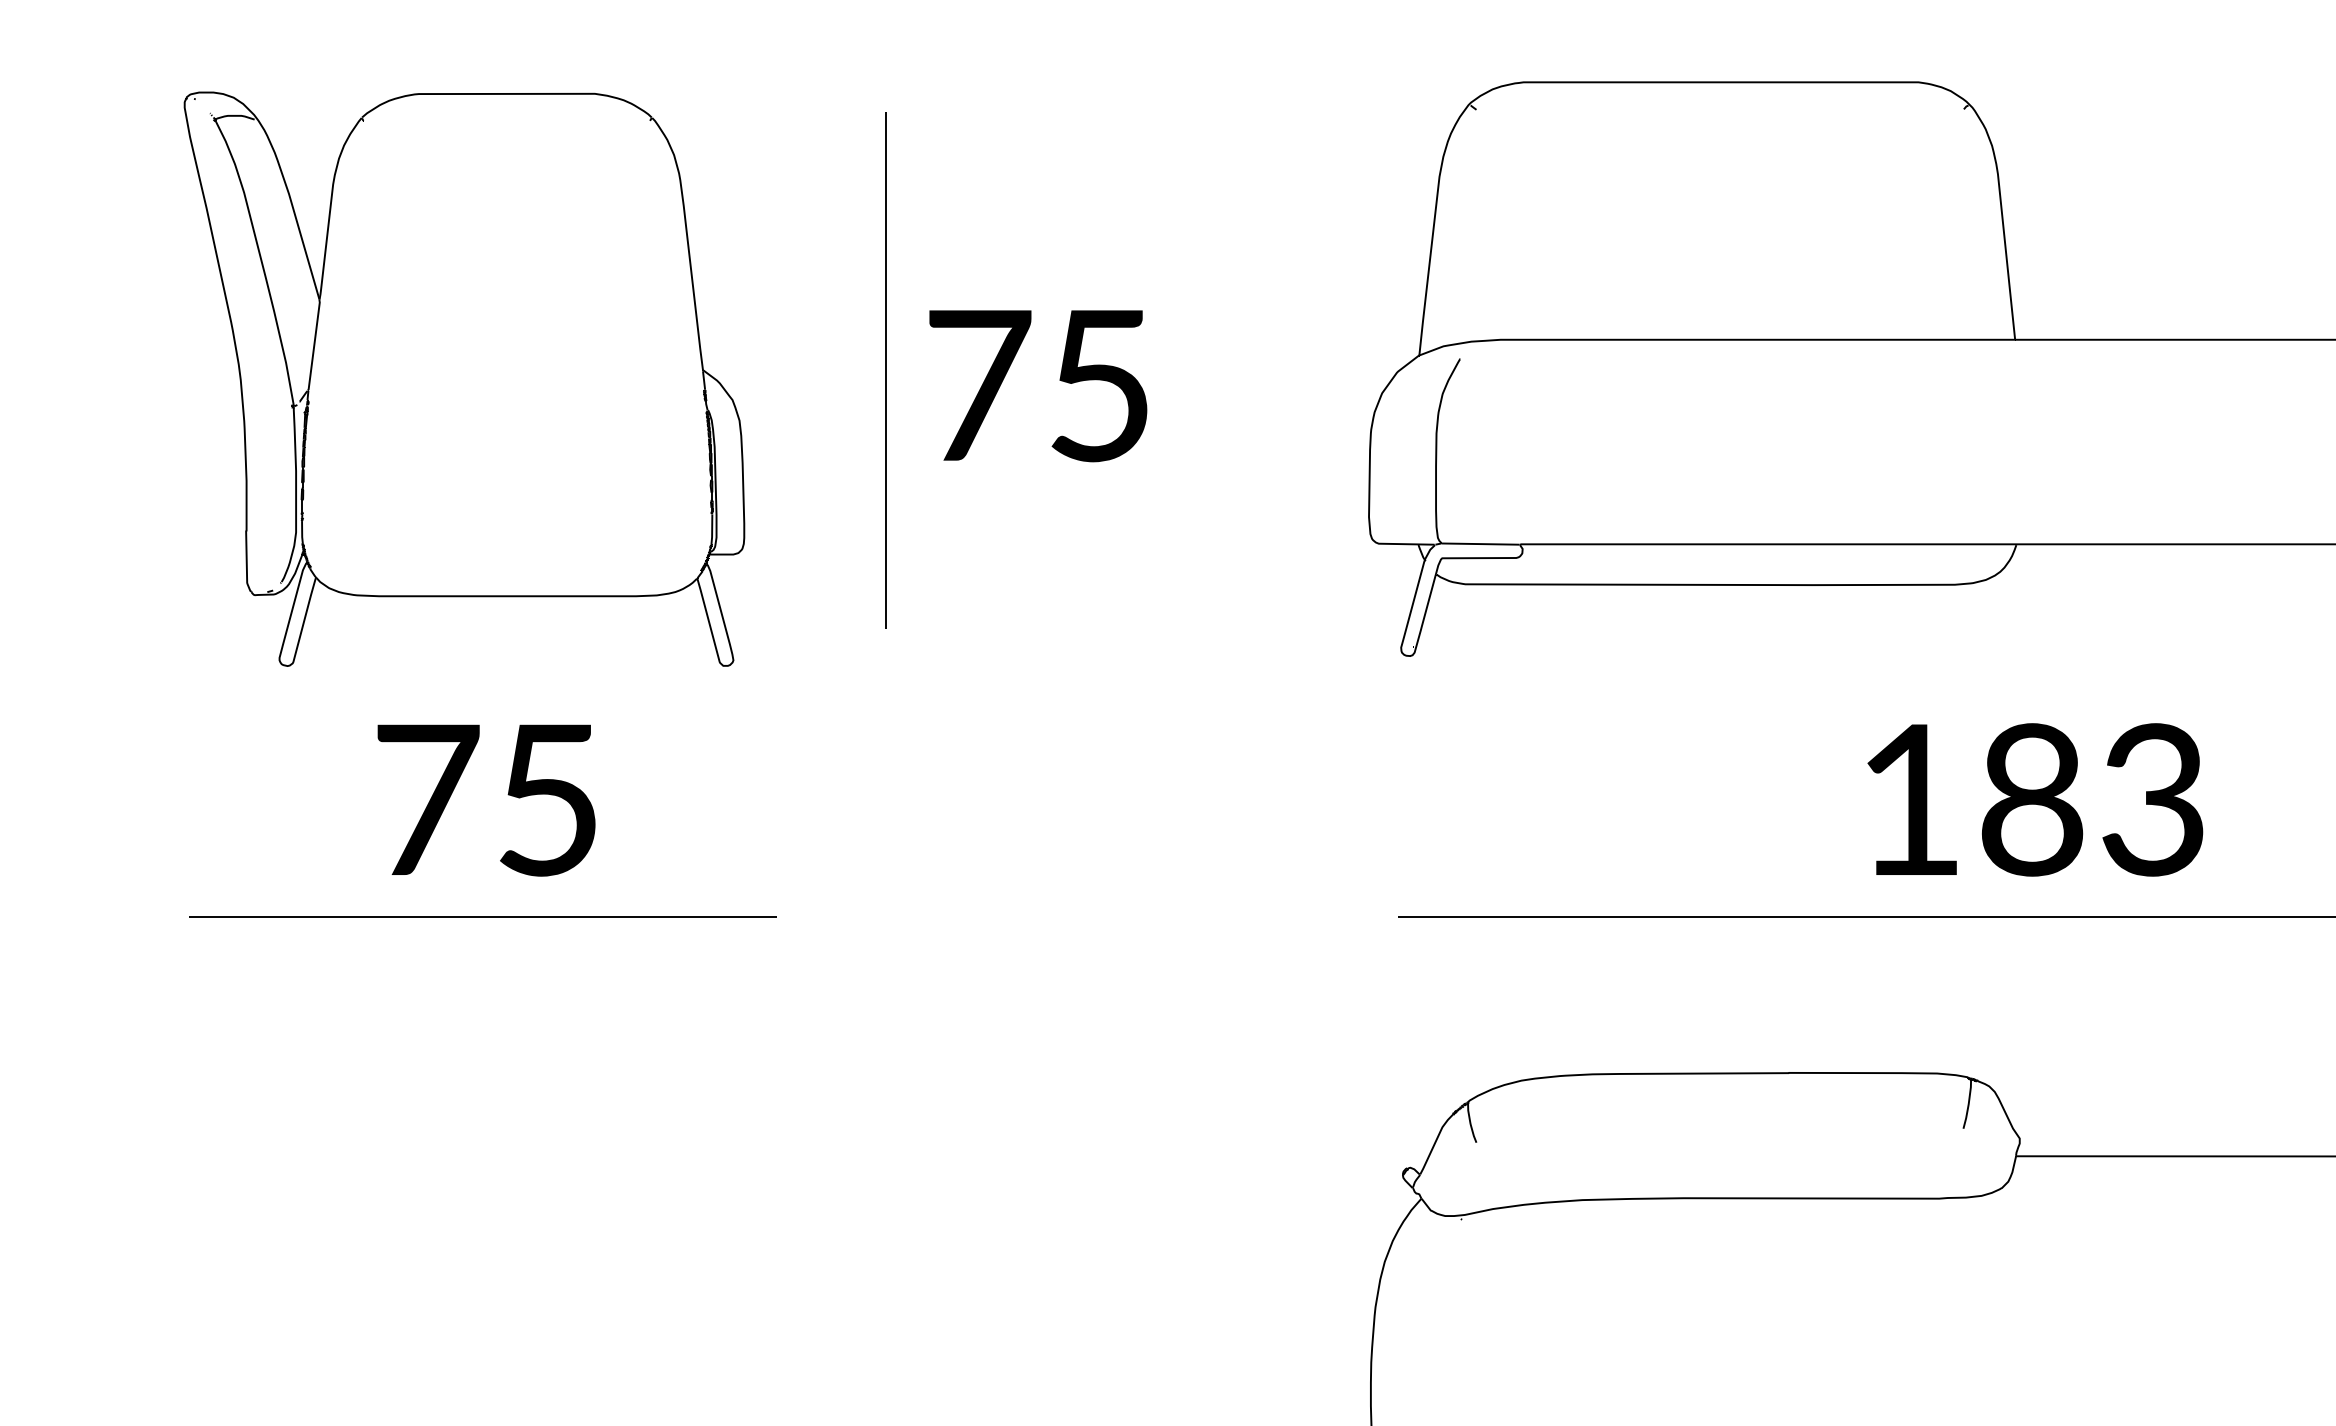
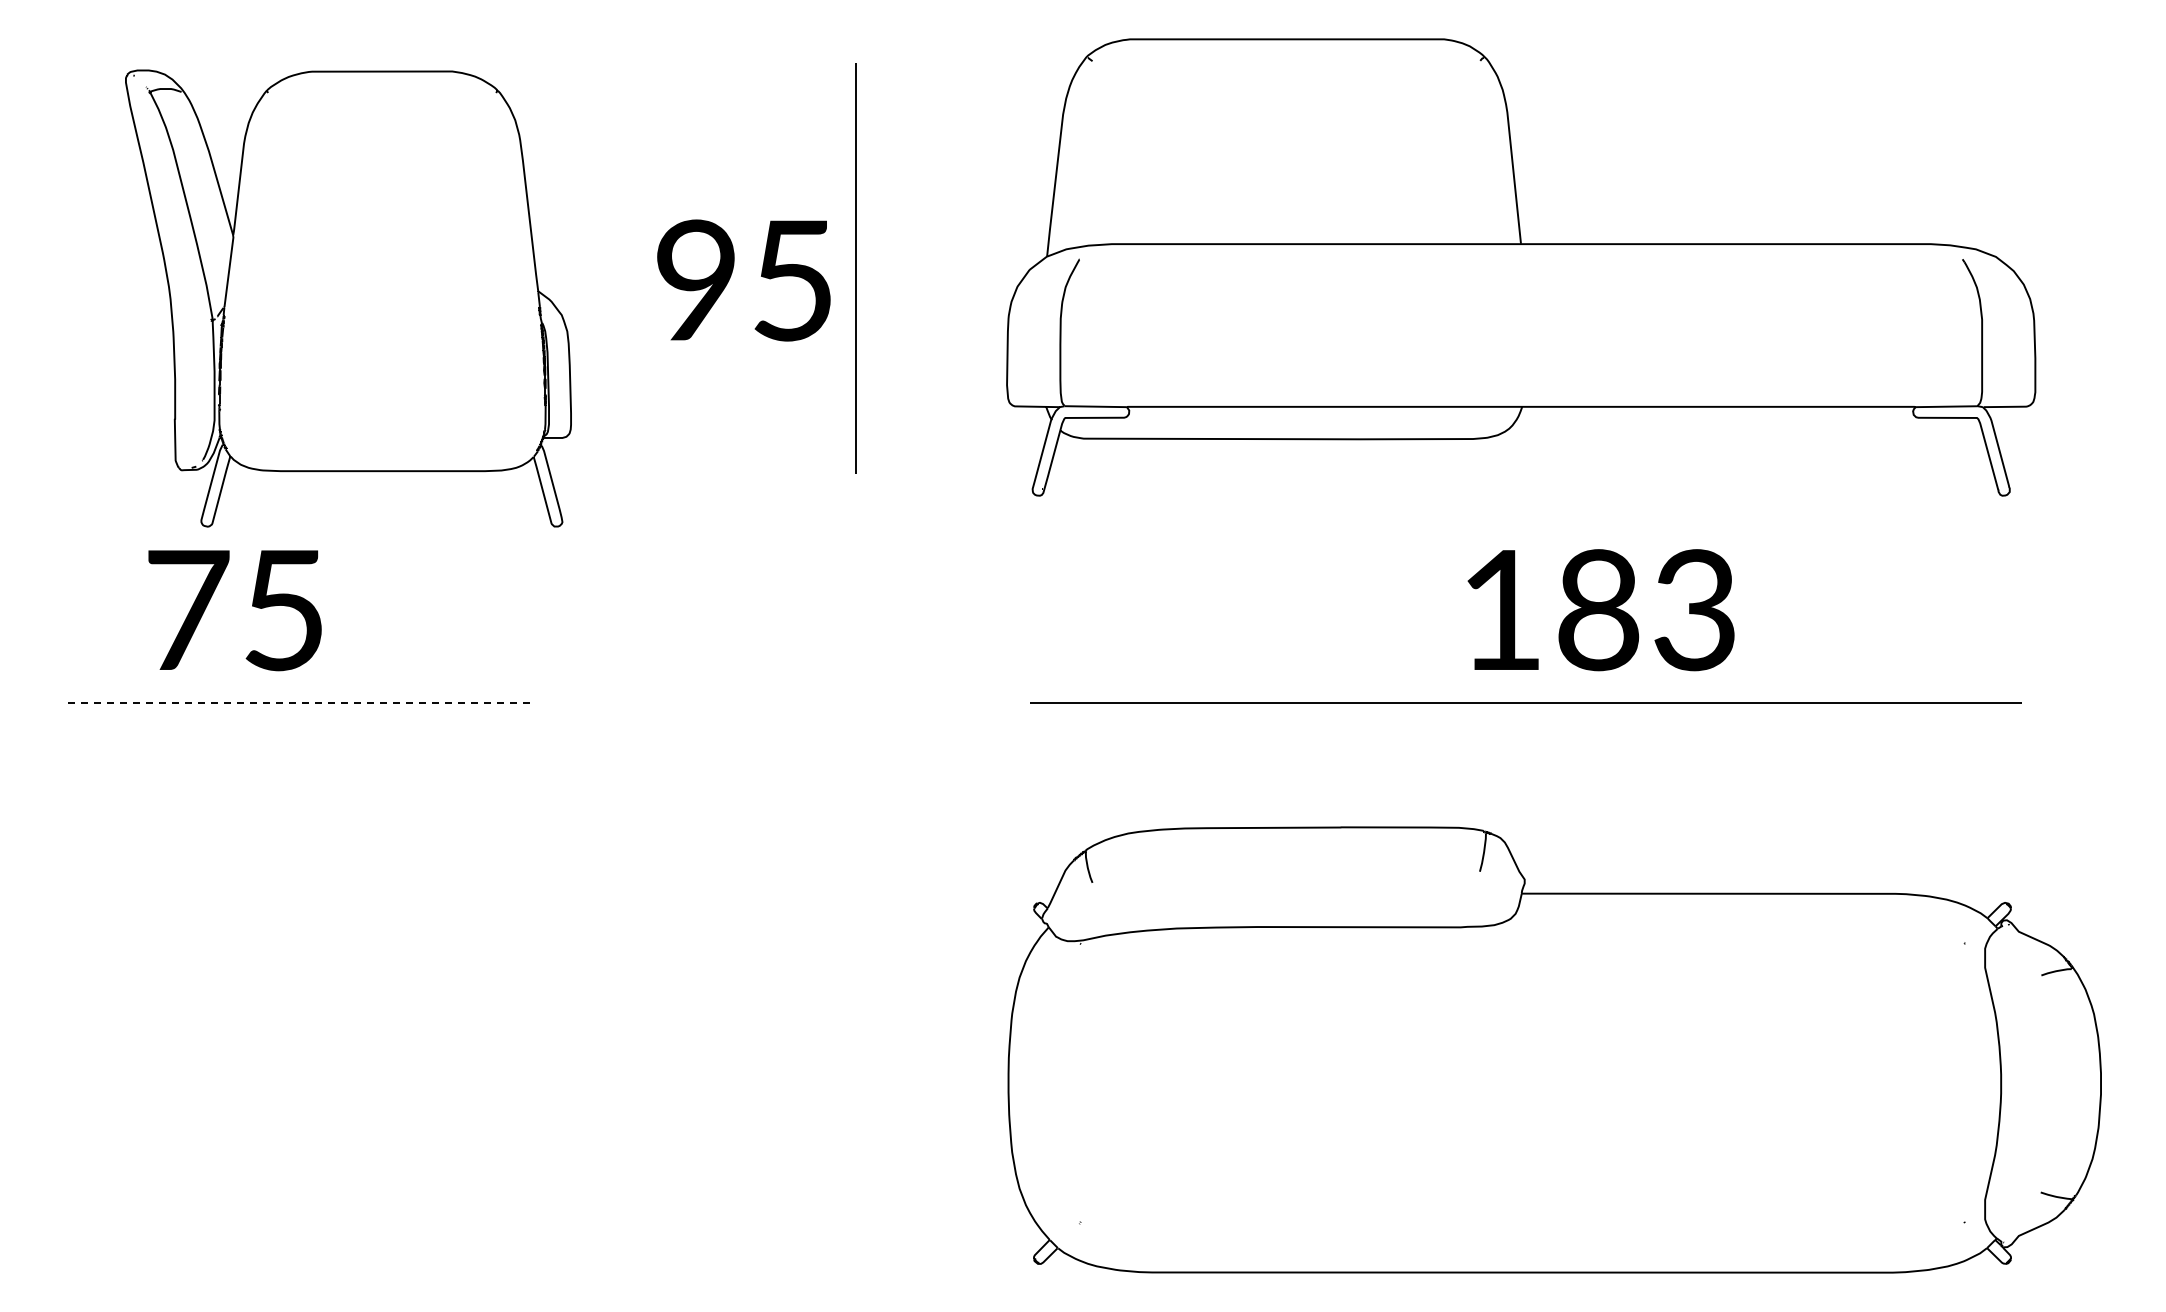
line: (885, 370) -> (855, 268), moved
part: (464, 379) -> (348, 298), moved
text: (979, 384) -> (697, 279), 75 -> 95
text: (485, 800) -> (234, 610), moved
text: (2034, 800) -> (1600, 610), moved
line: (483, 917) -> (302, 703), solid -> dashed

